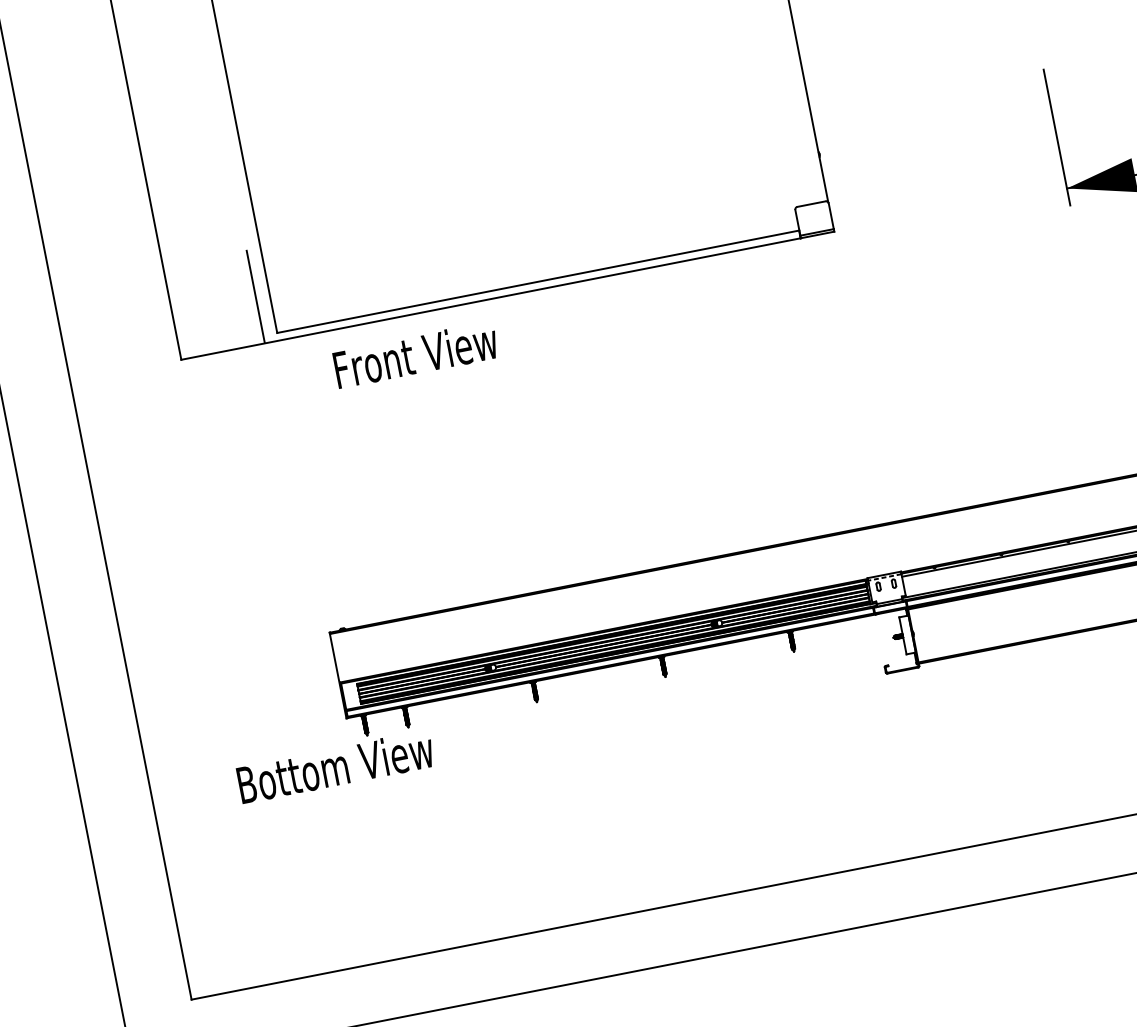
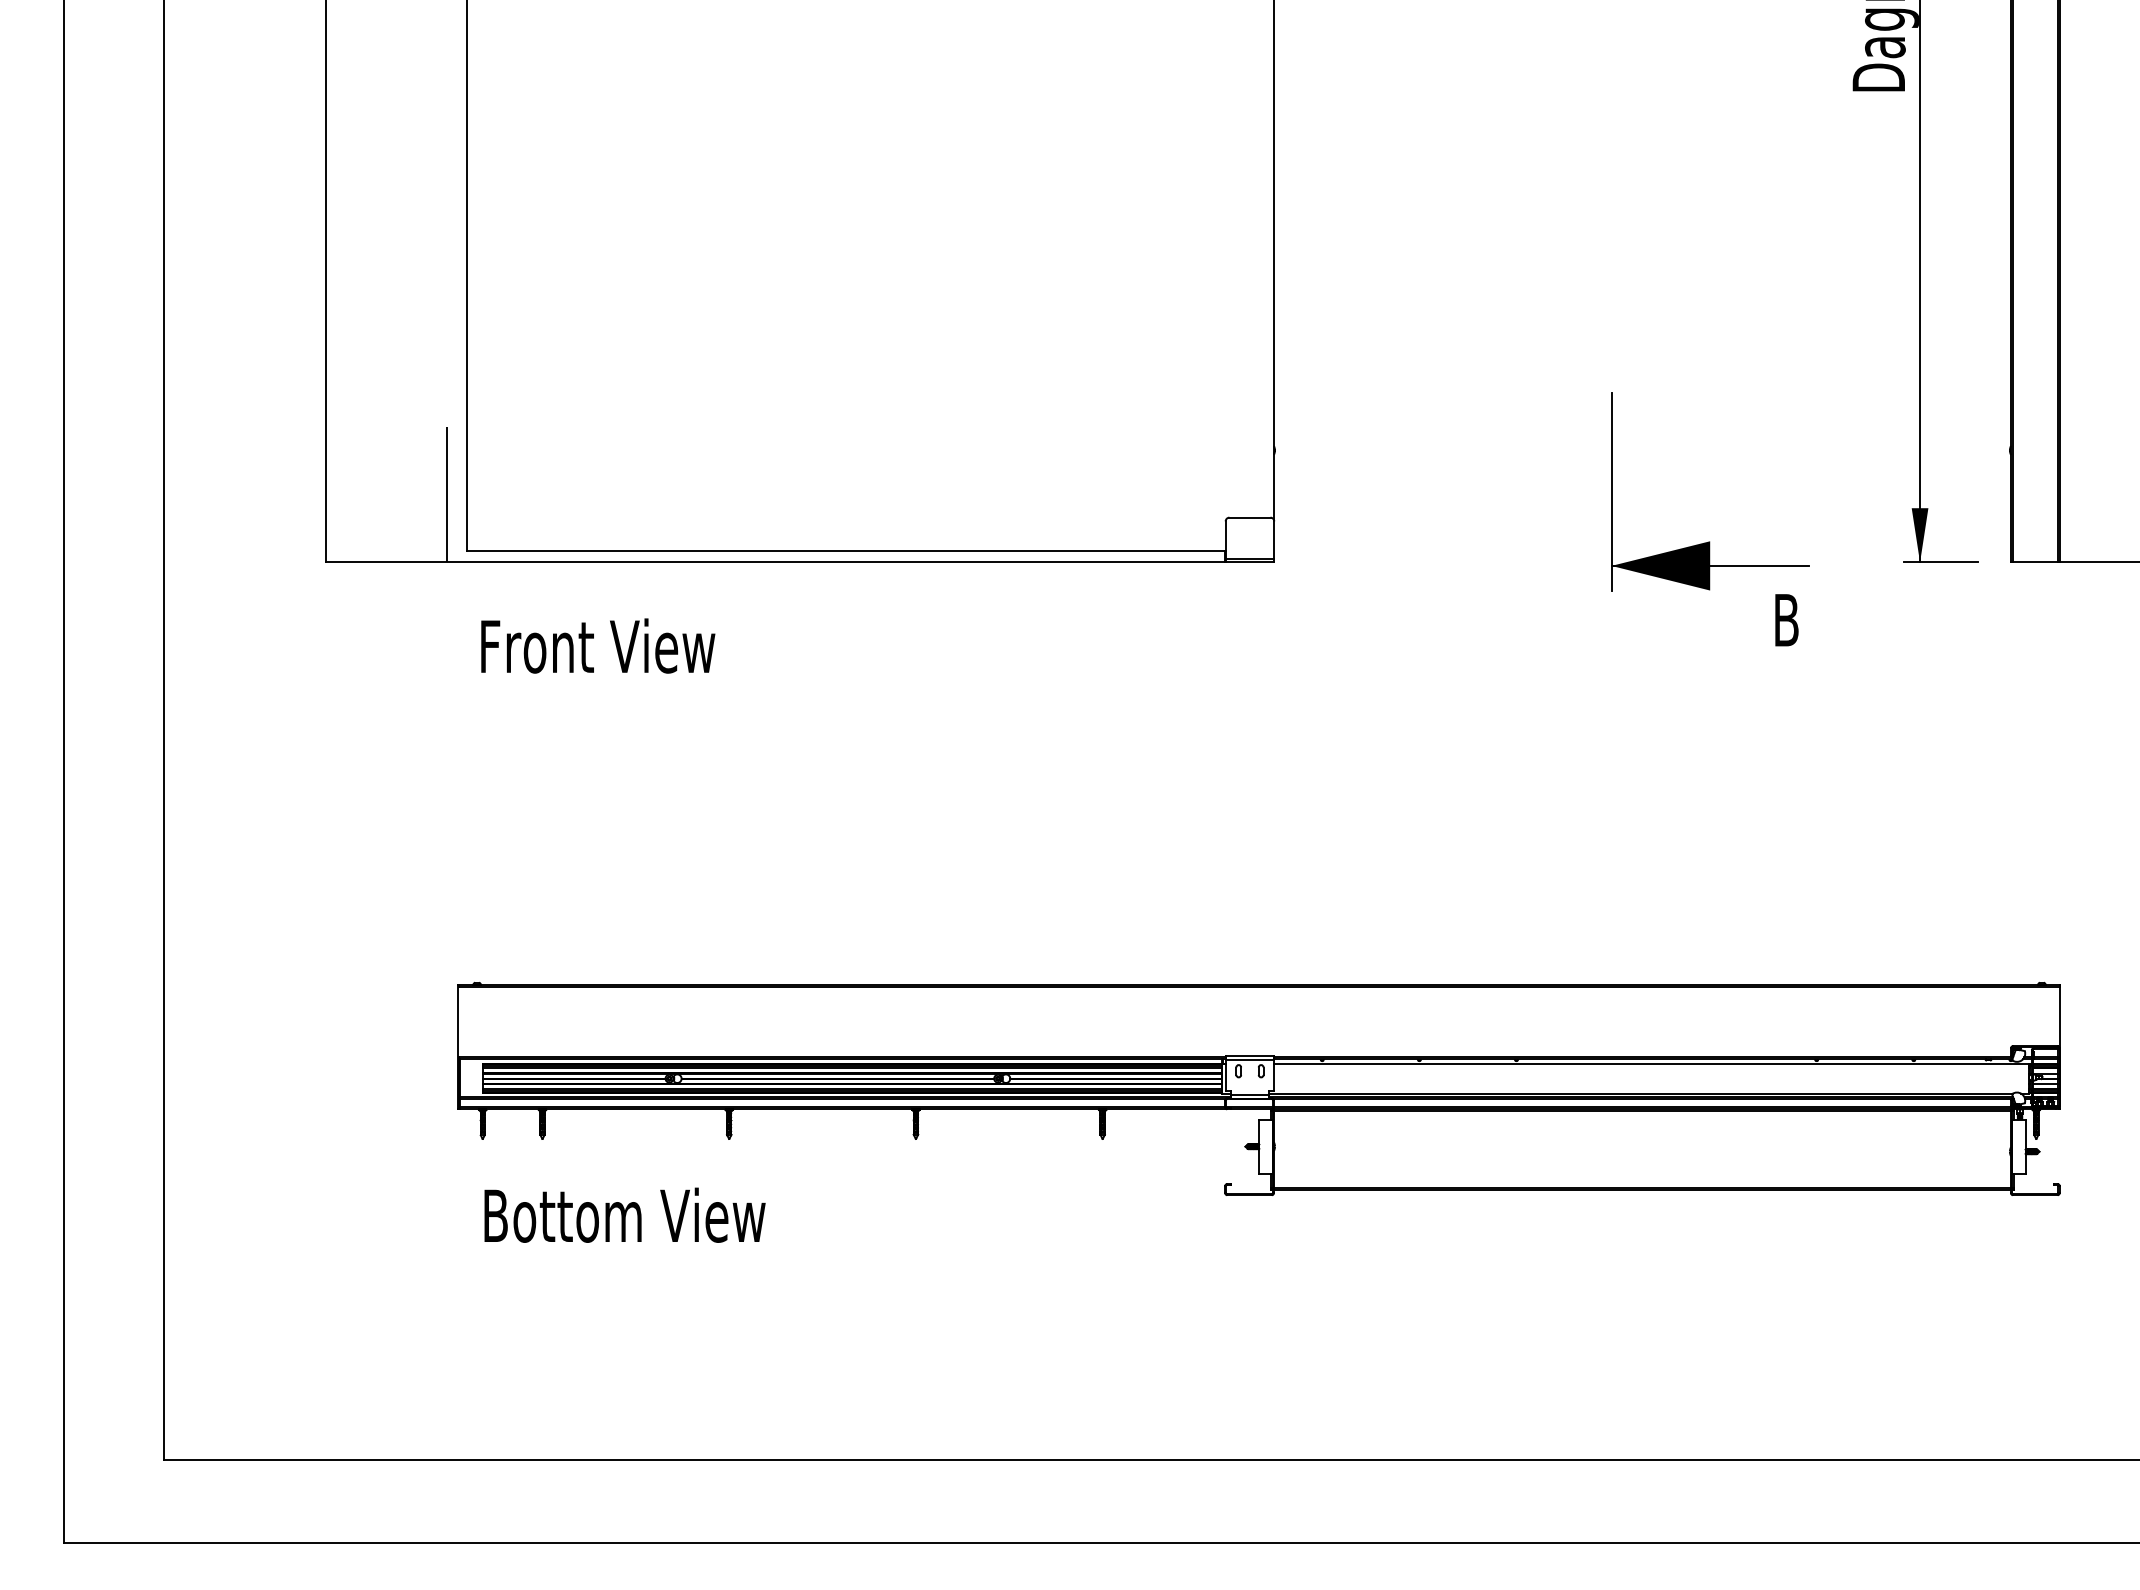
text: (416, 354) -> (598, 645), moved
line: (884, 577) -> (1249, 1060), dashed -> solid
text: (335, 766) -> (624, 1214), moved

